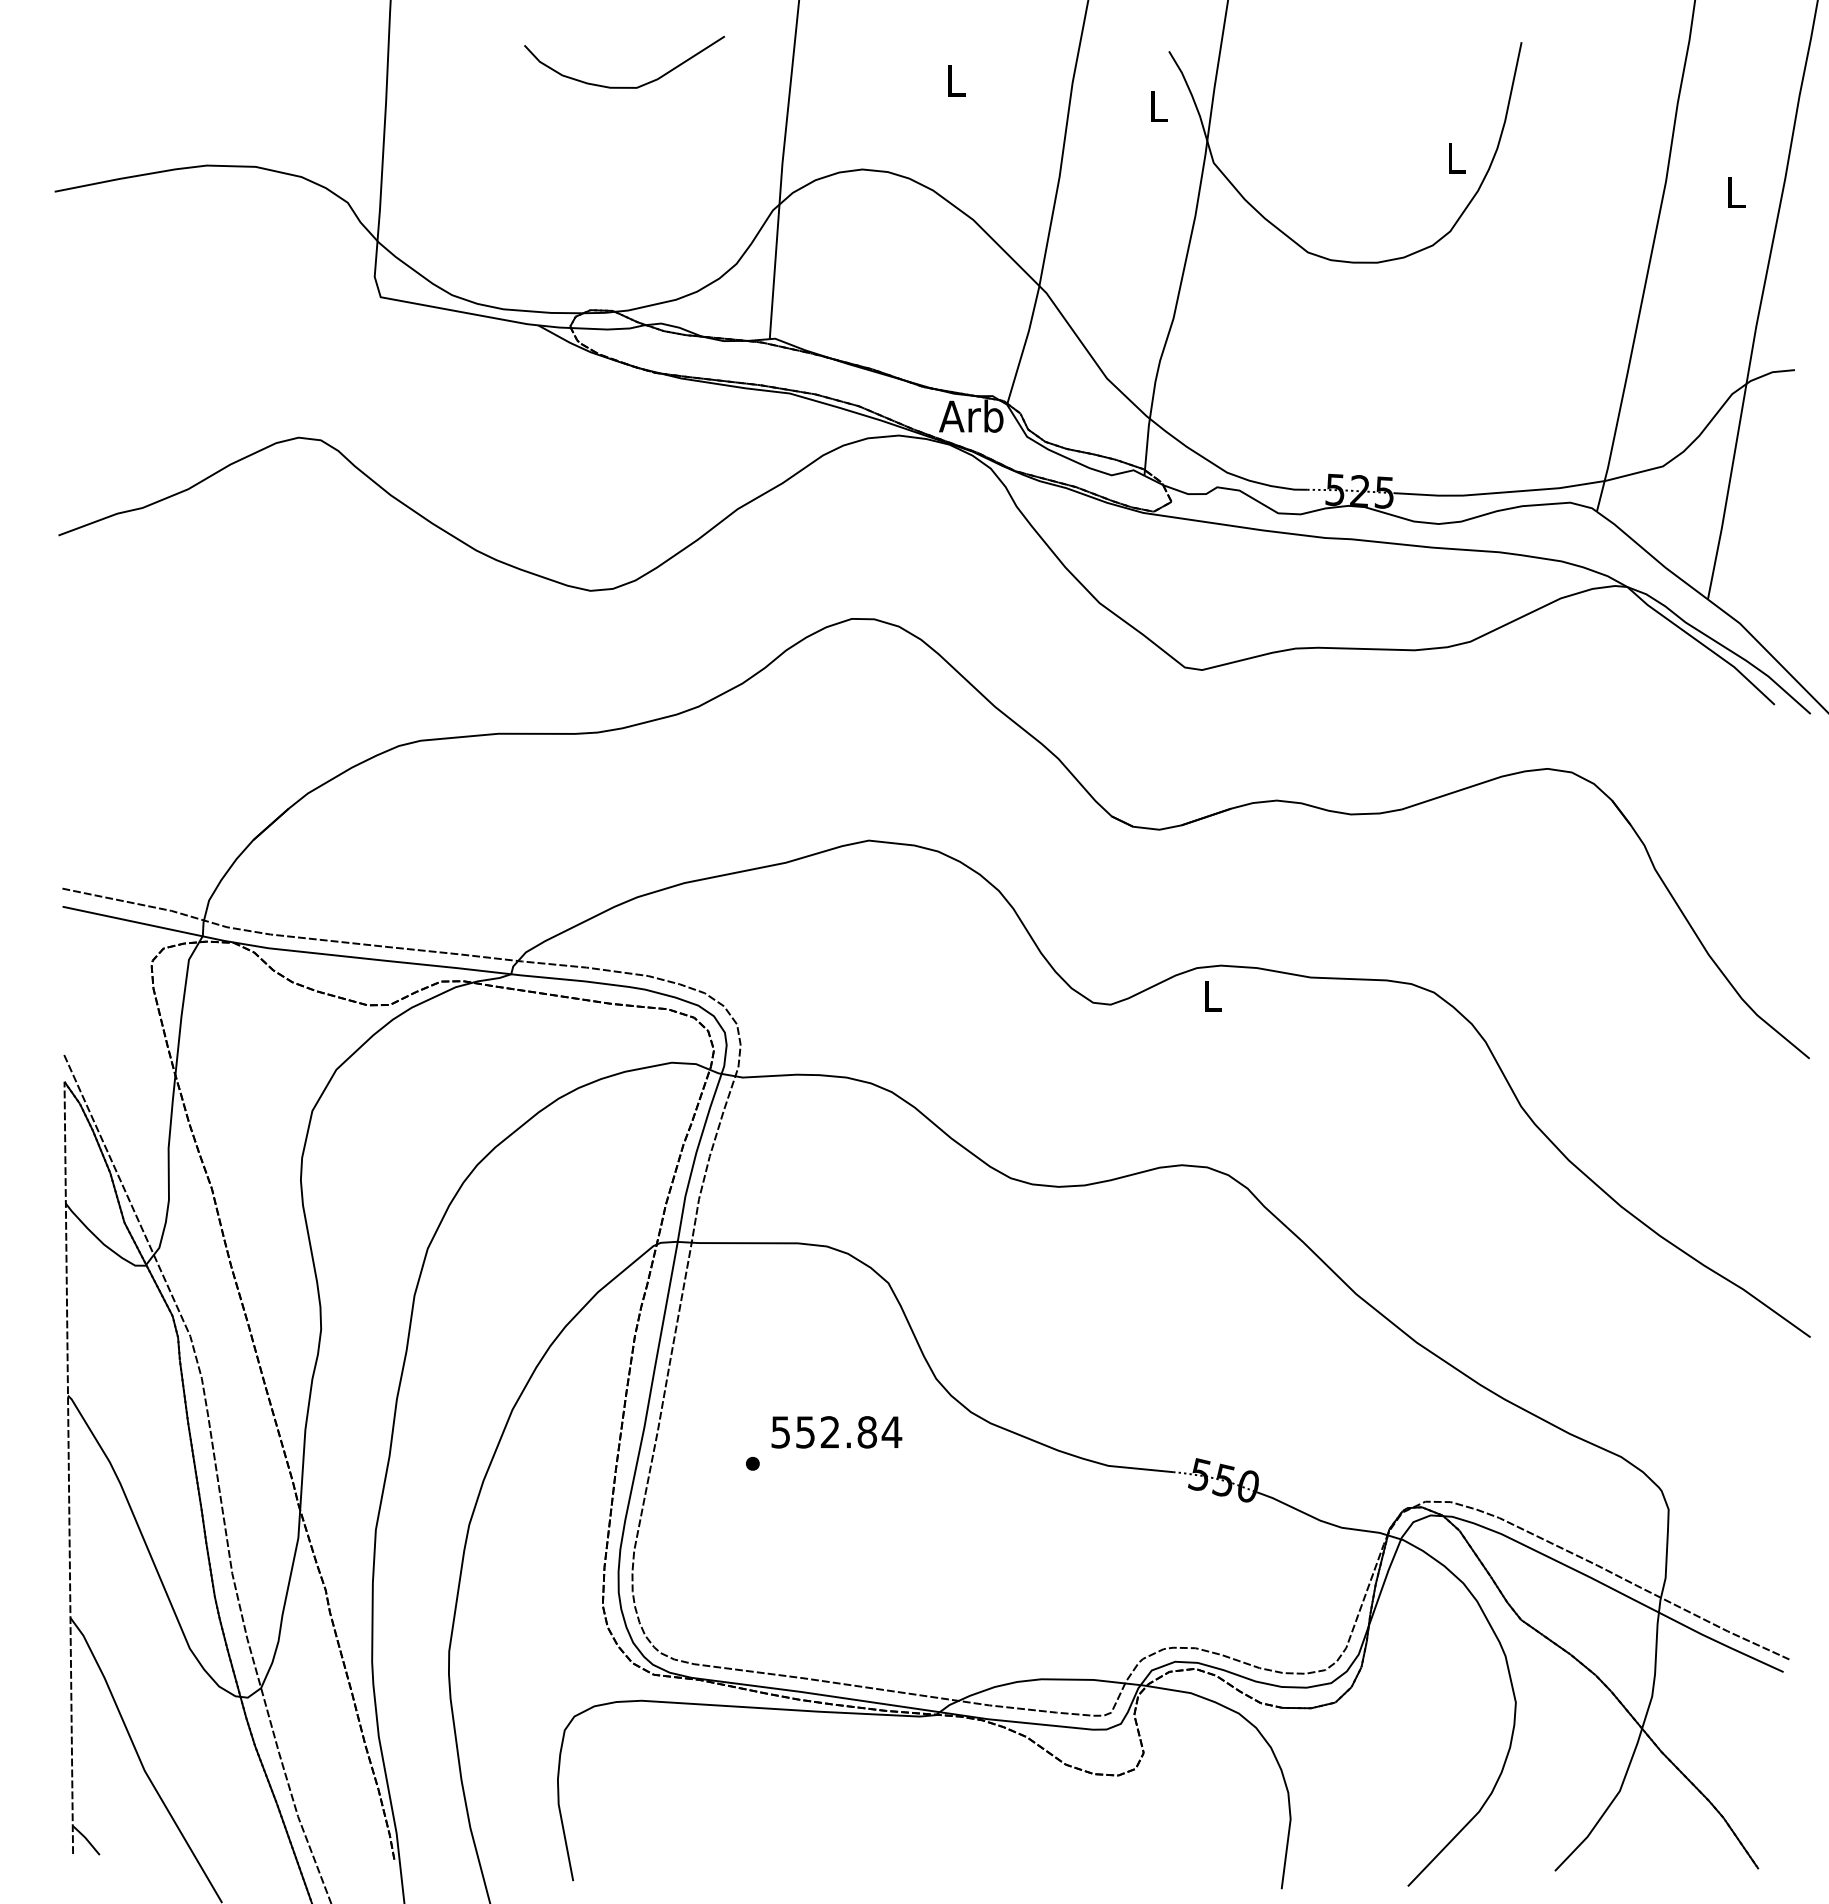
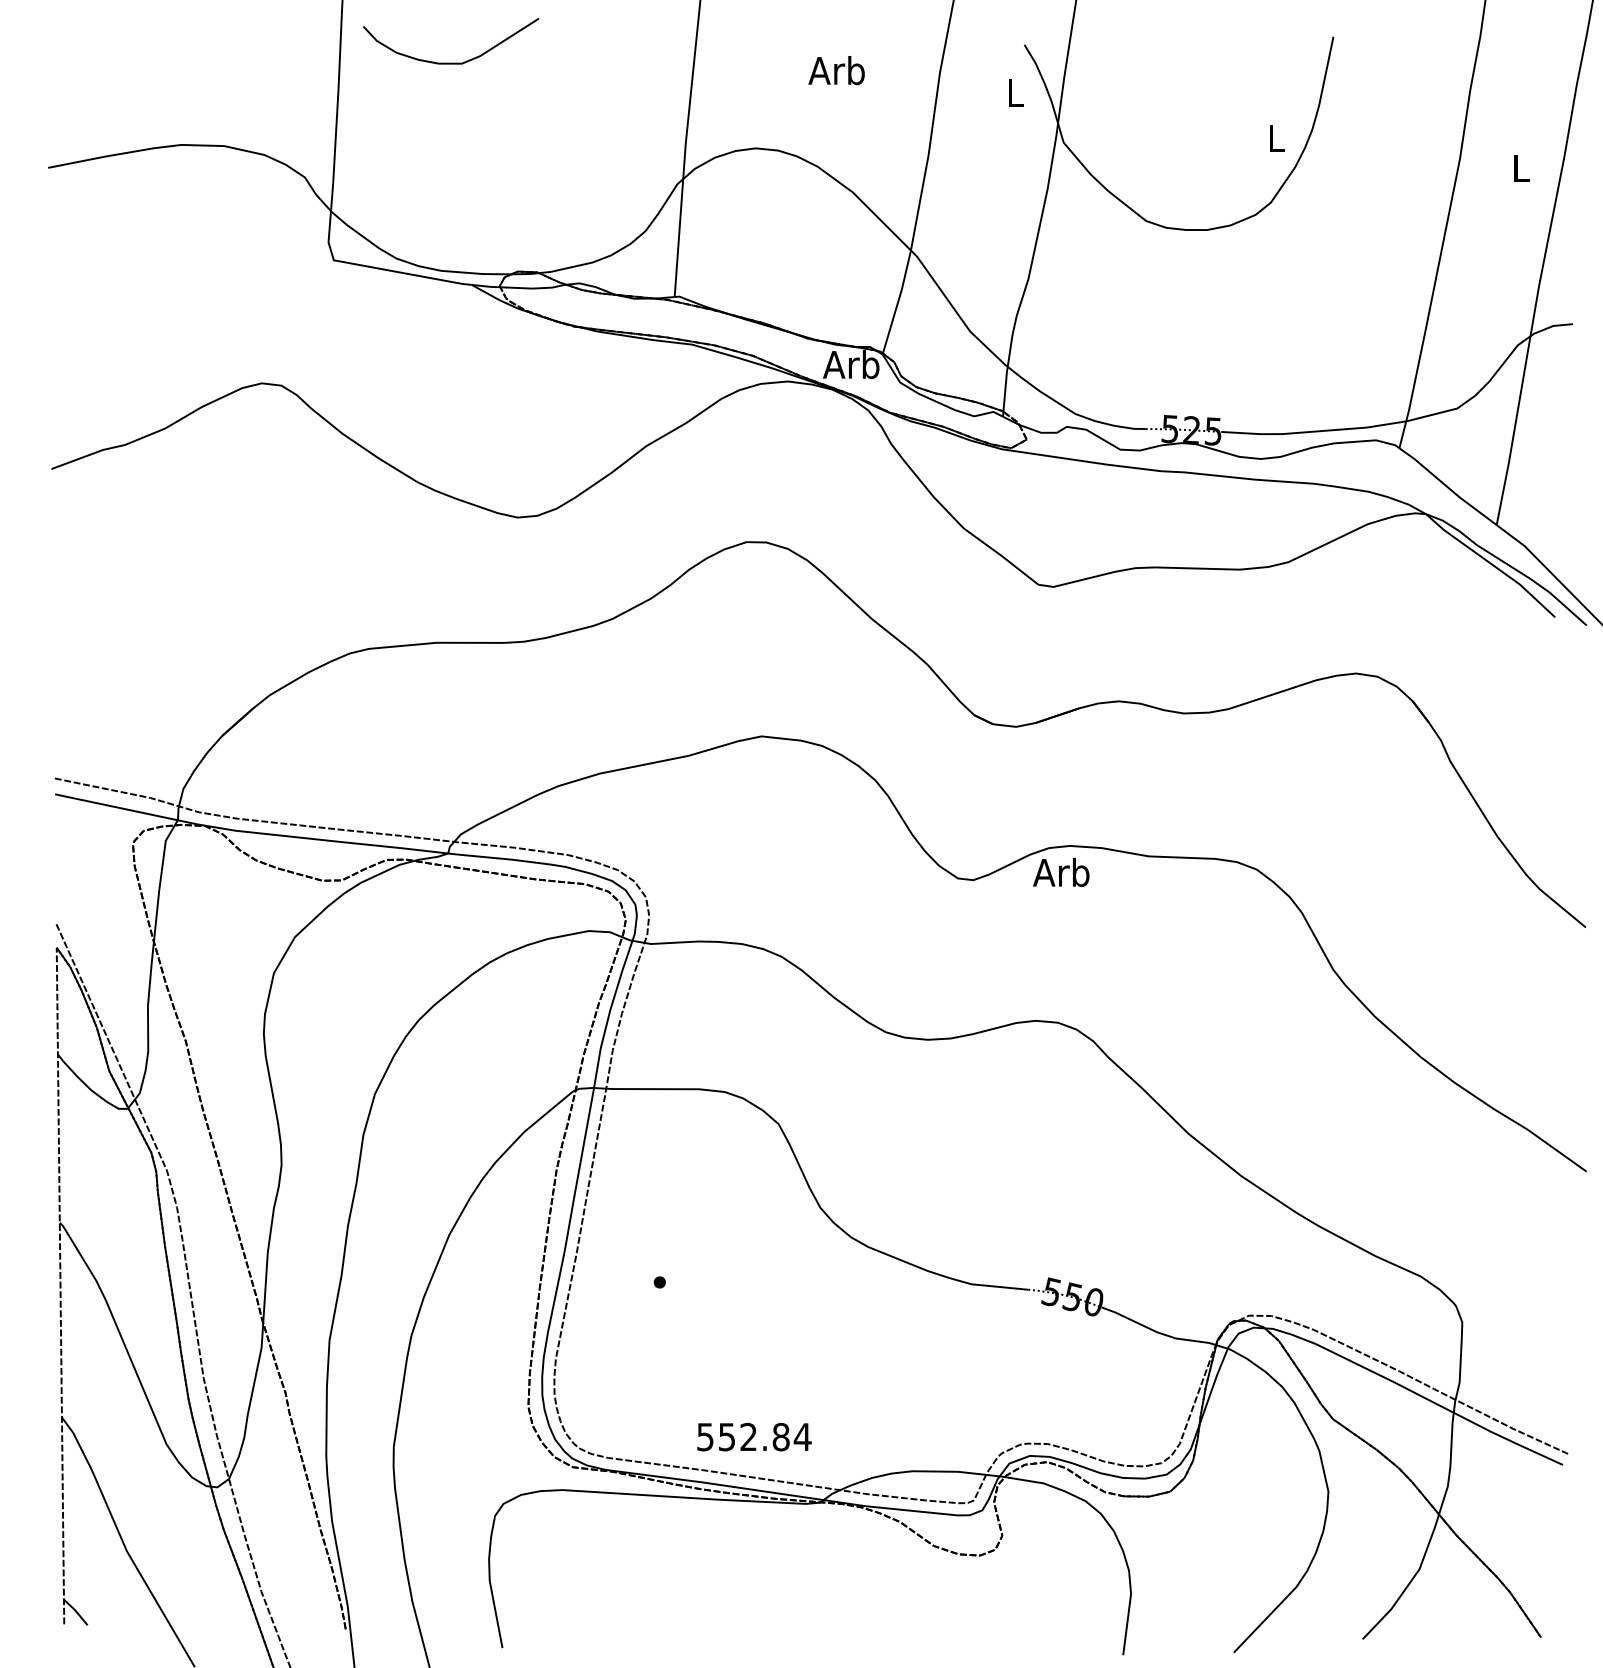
text: (954, 80) -> (836, 70), L -> Arb
curve: (624, 86) -> (451, 62), moved
text: (1210, 995) -> (1060, 872), L -> Arb
text: (836, 1432) -> (754, 1437), moved

